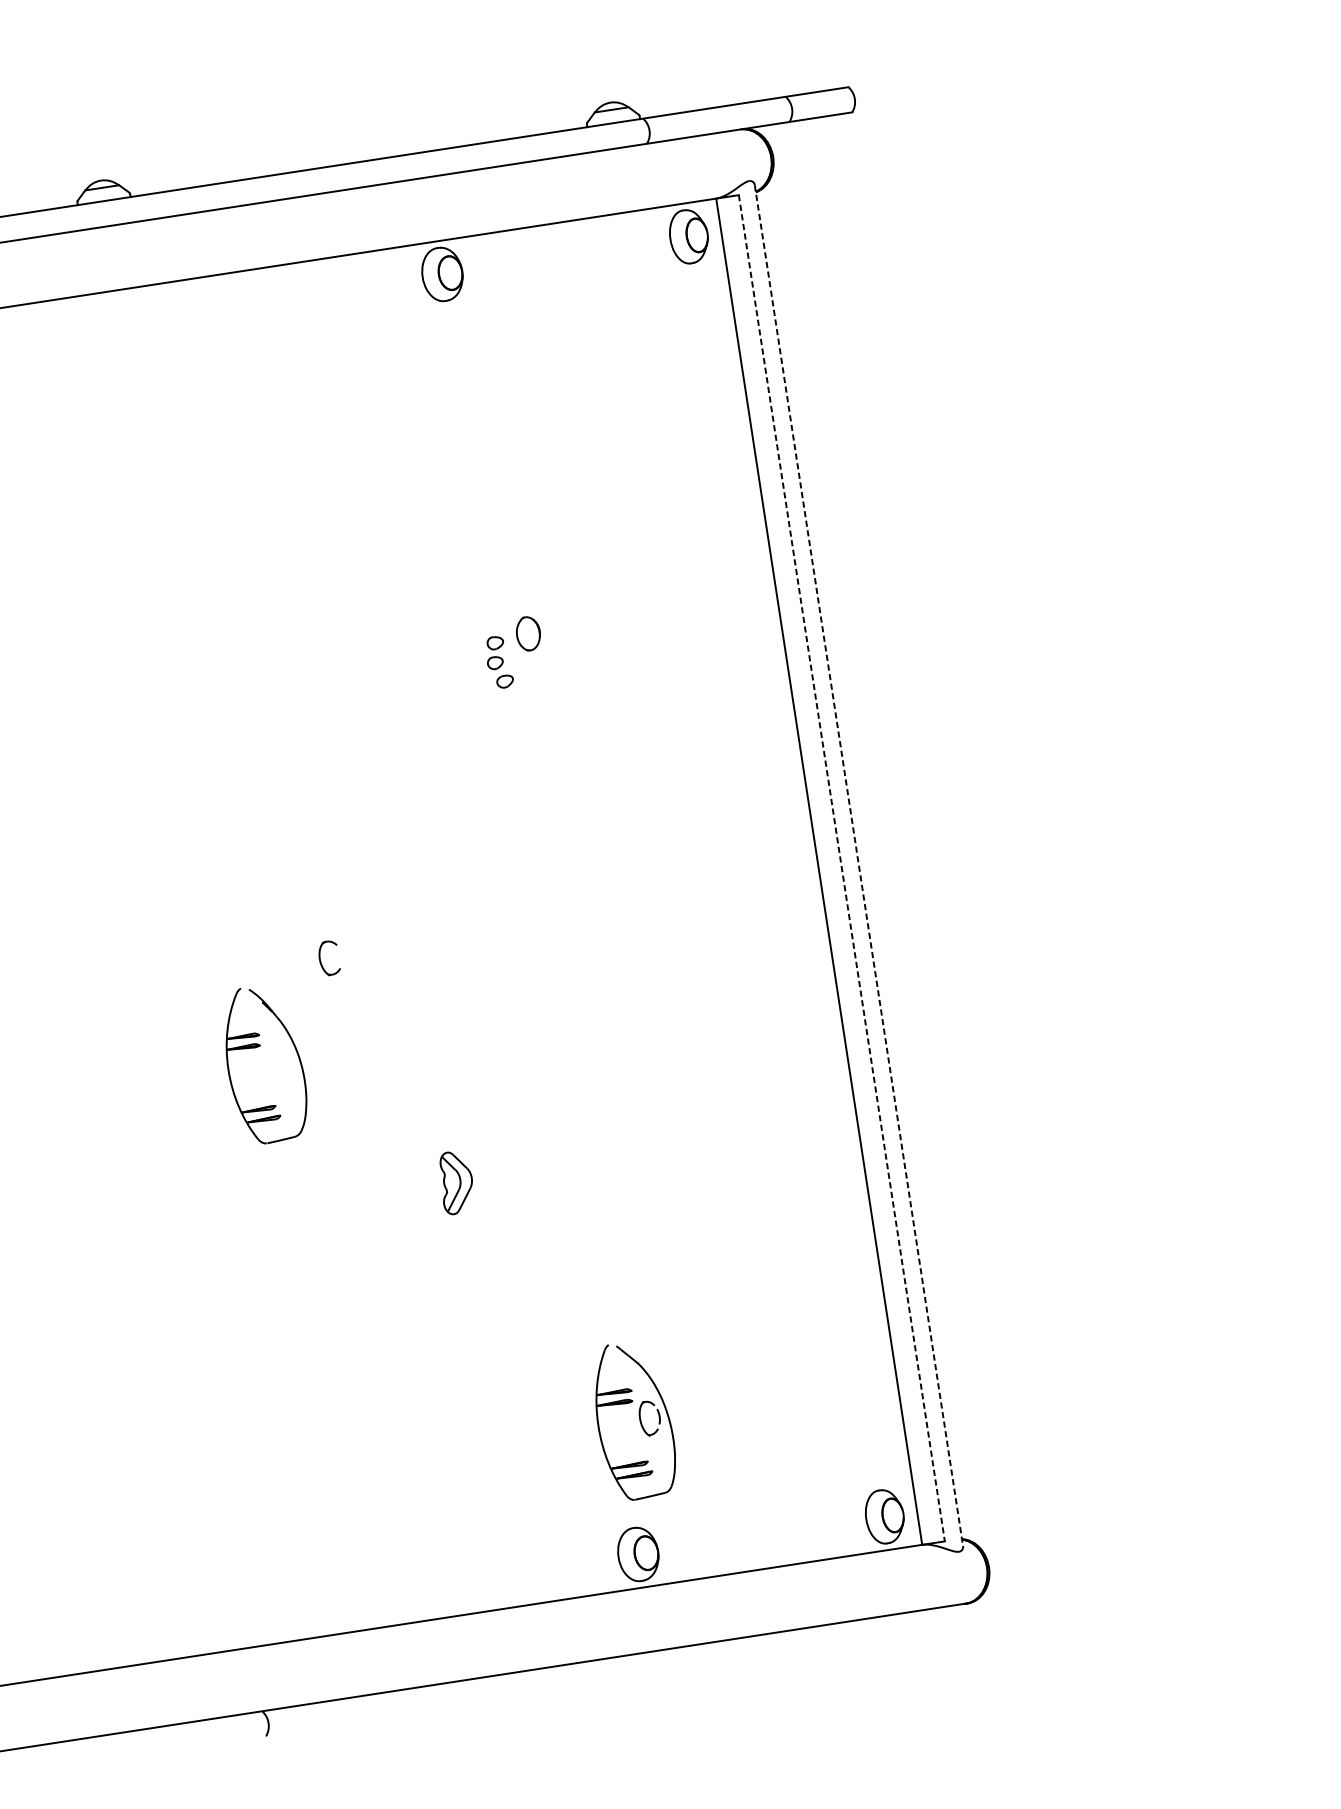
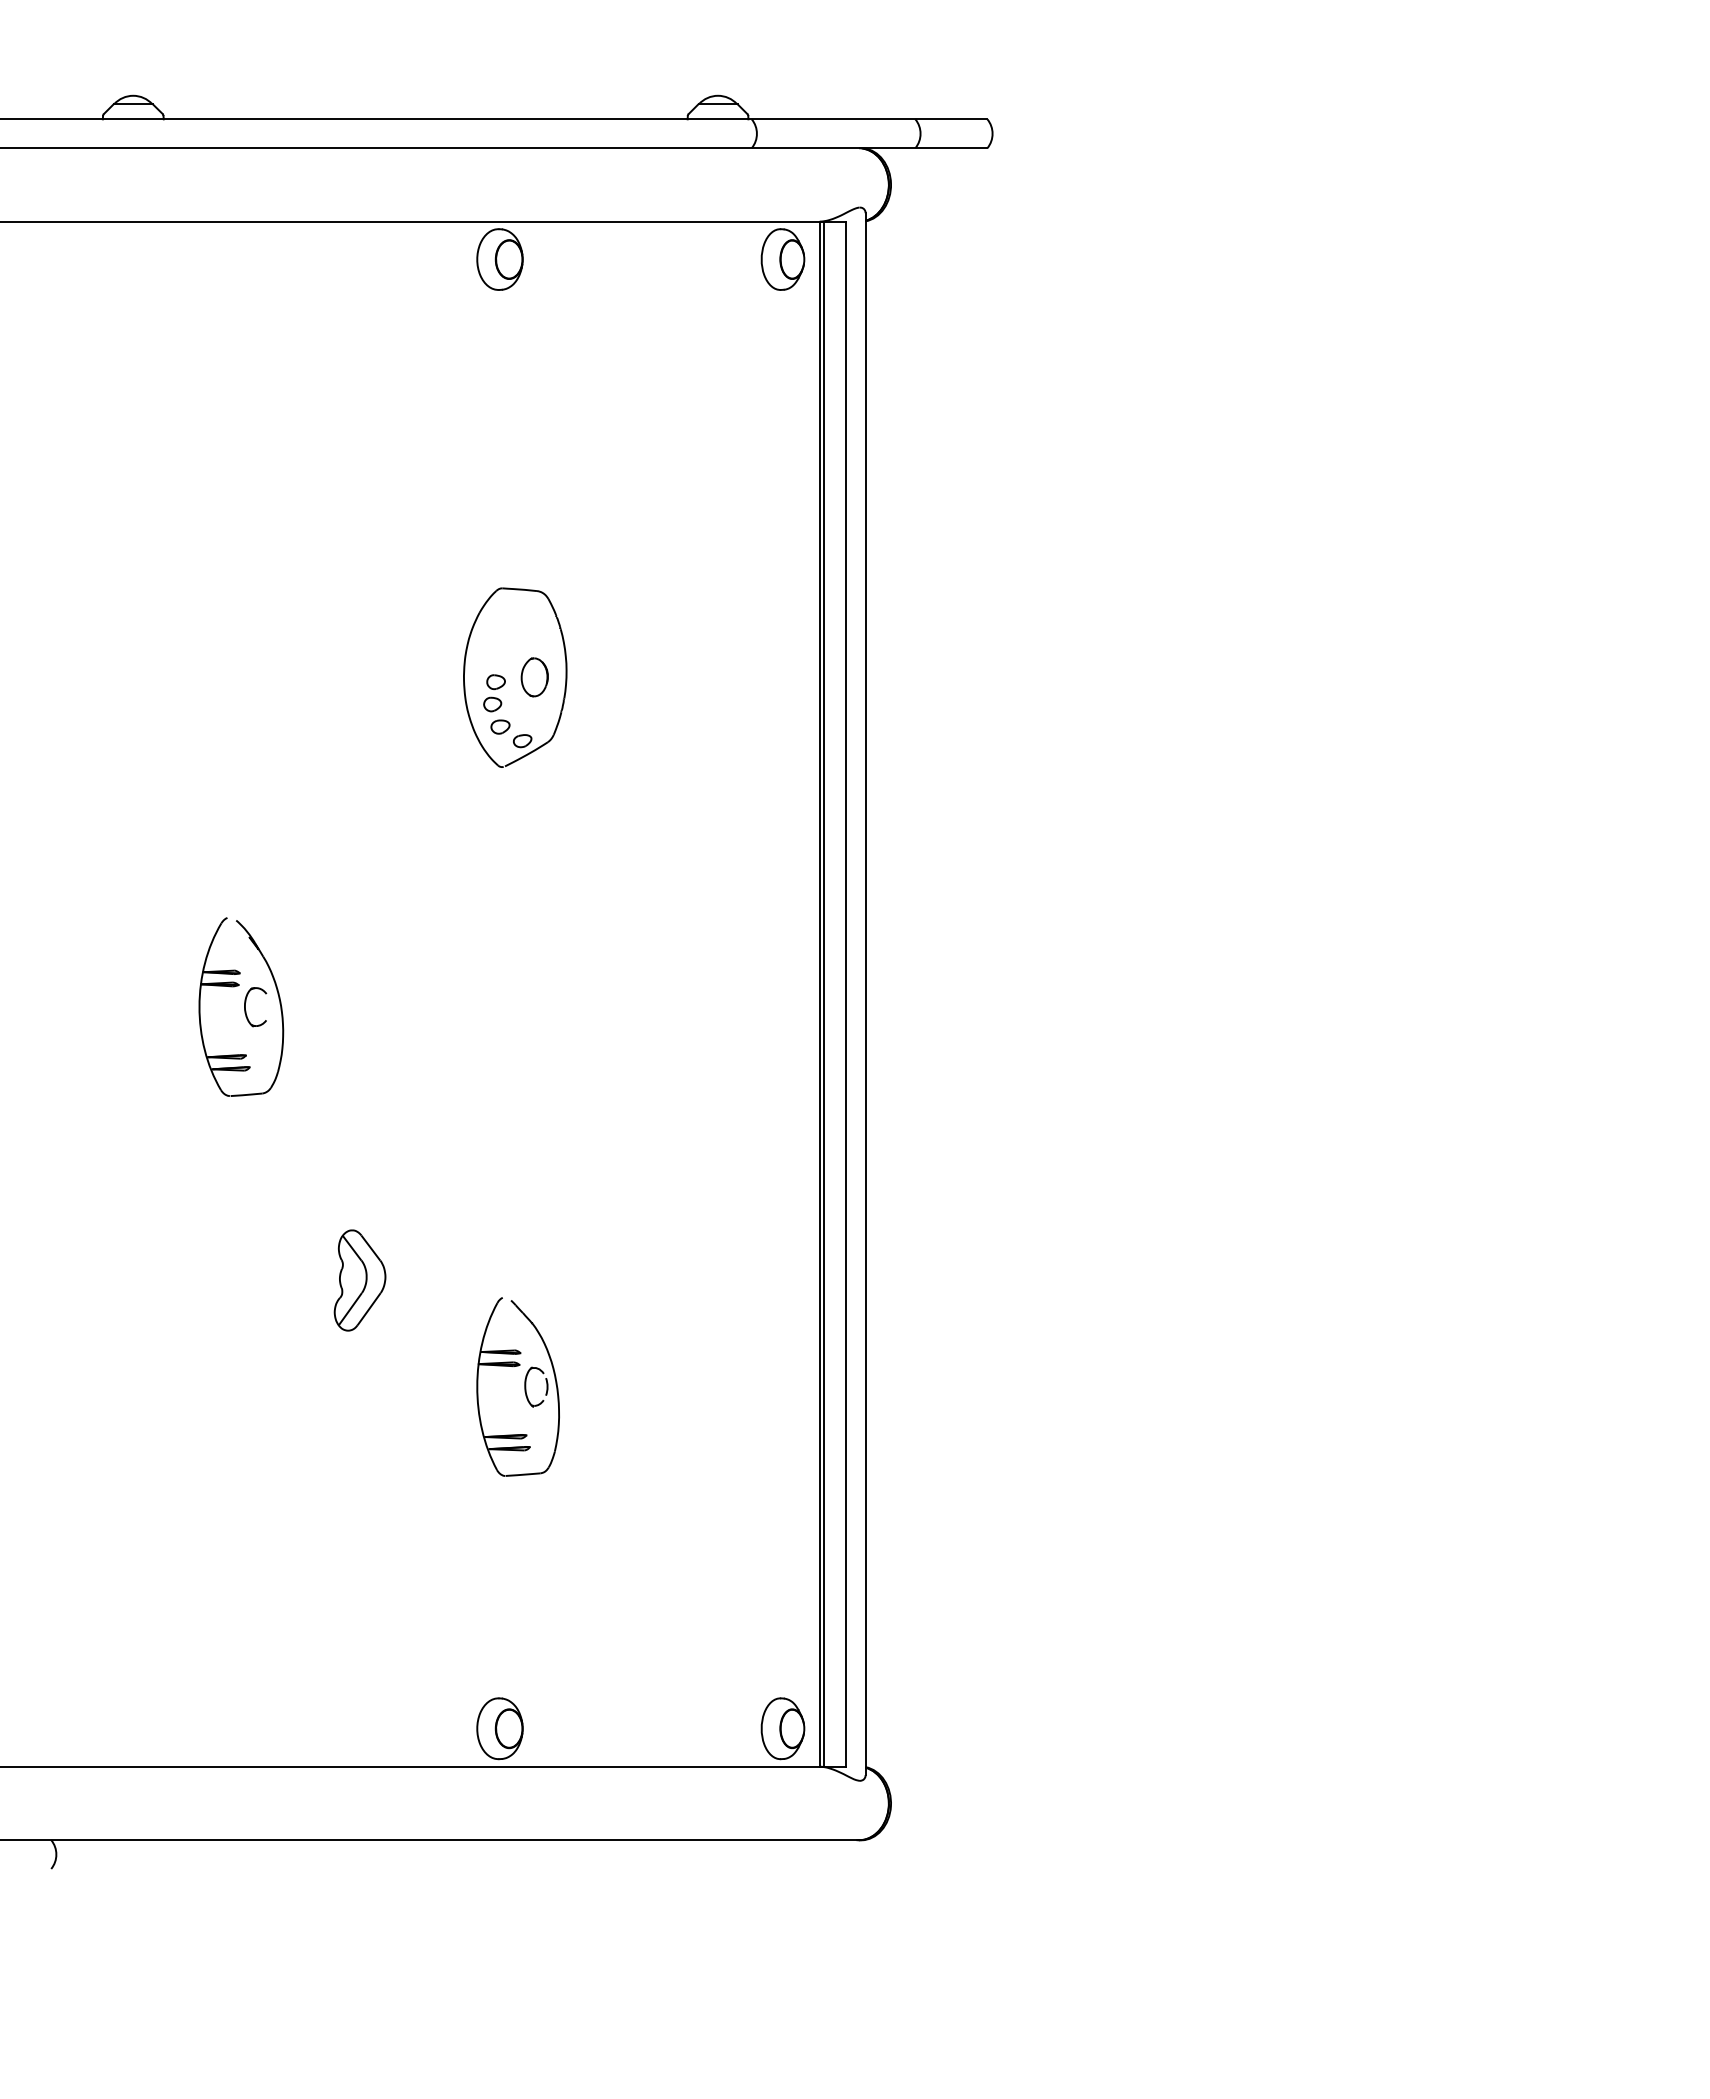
part: (511, 636) -> (515, 677), added
line: (858, 865) -> (865, 994), dashed -> solid
line: (841, 868) -> (845, 994), dashed -> solid
line: (822, 870) -> (823, 993), added
part: (259, 1046) -> (238, 986), moved
part: (456, 1182) -> (359, 1280), size x1.43
part: (639, 1419) -> (524, 1386), moved

